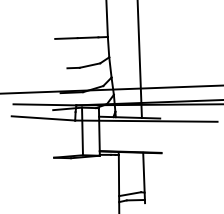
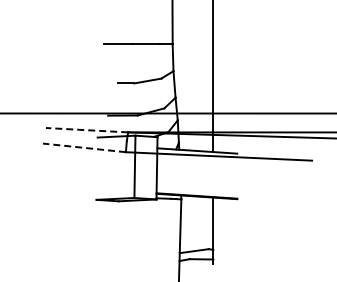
line: (44, 105) -> (86, 130), solid -> dashed
line: (43, 118) -> (84, 147), solid -> dashed

